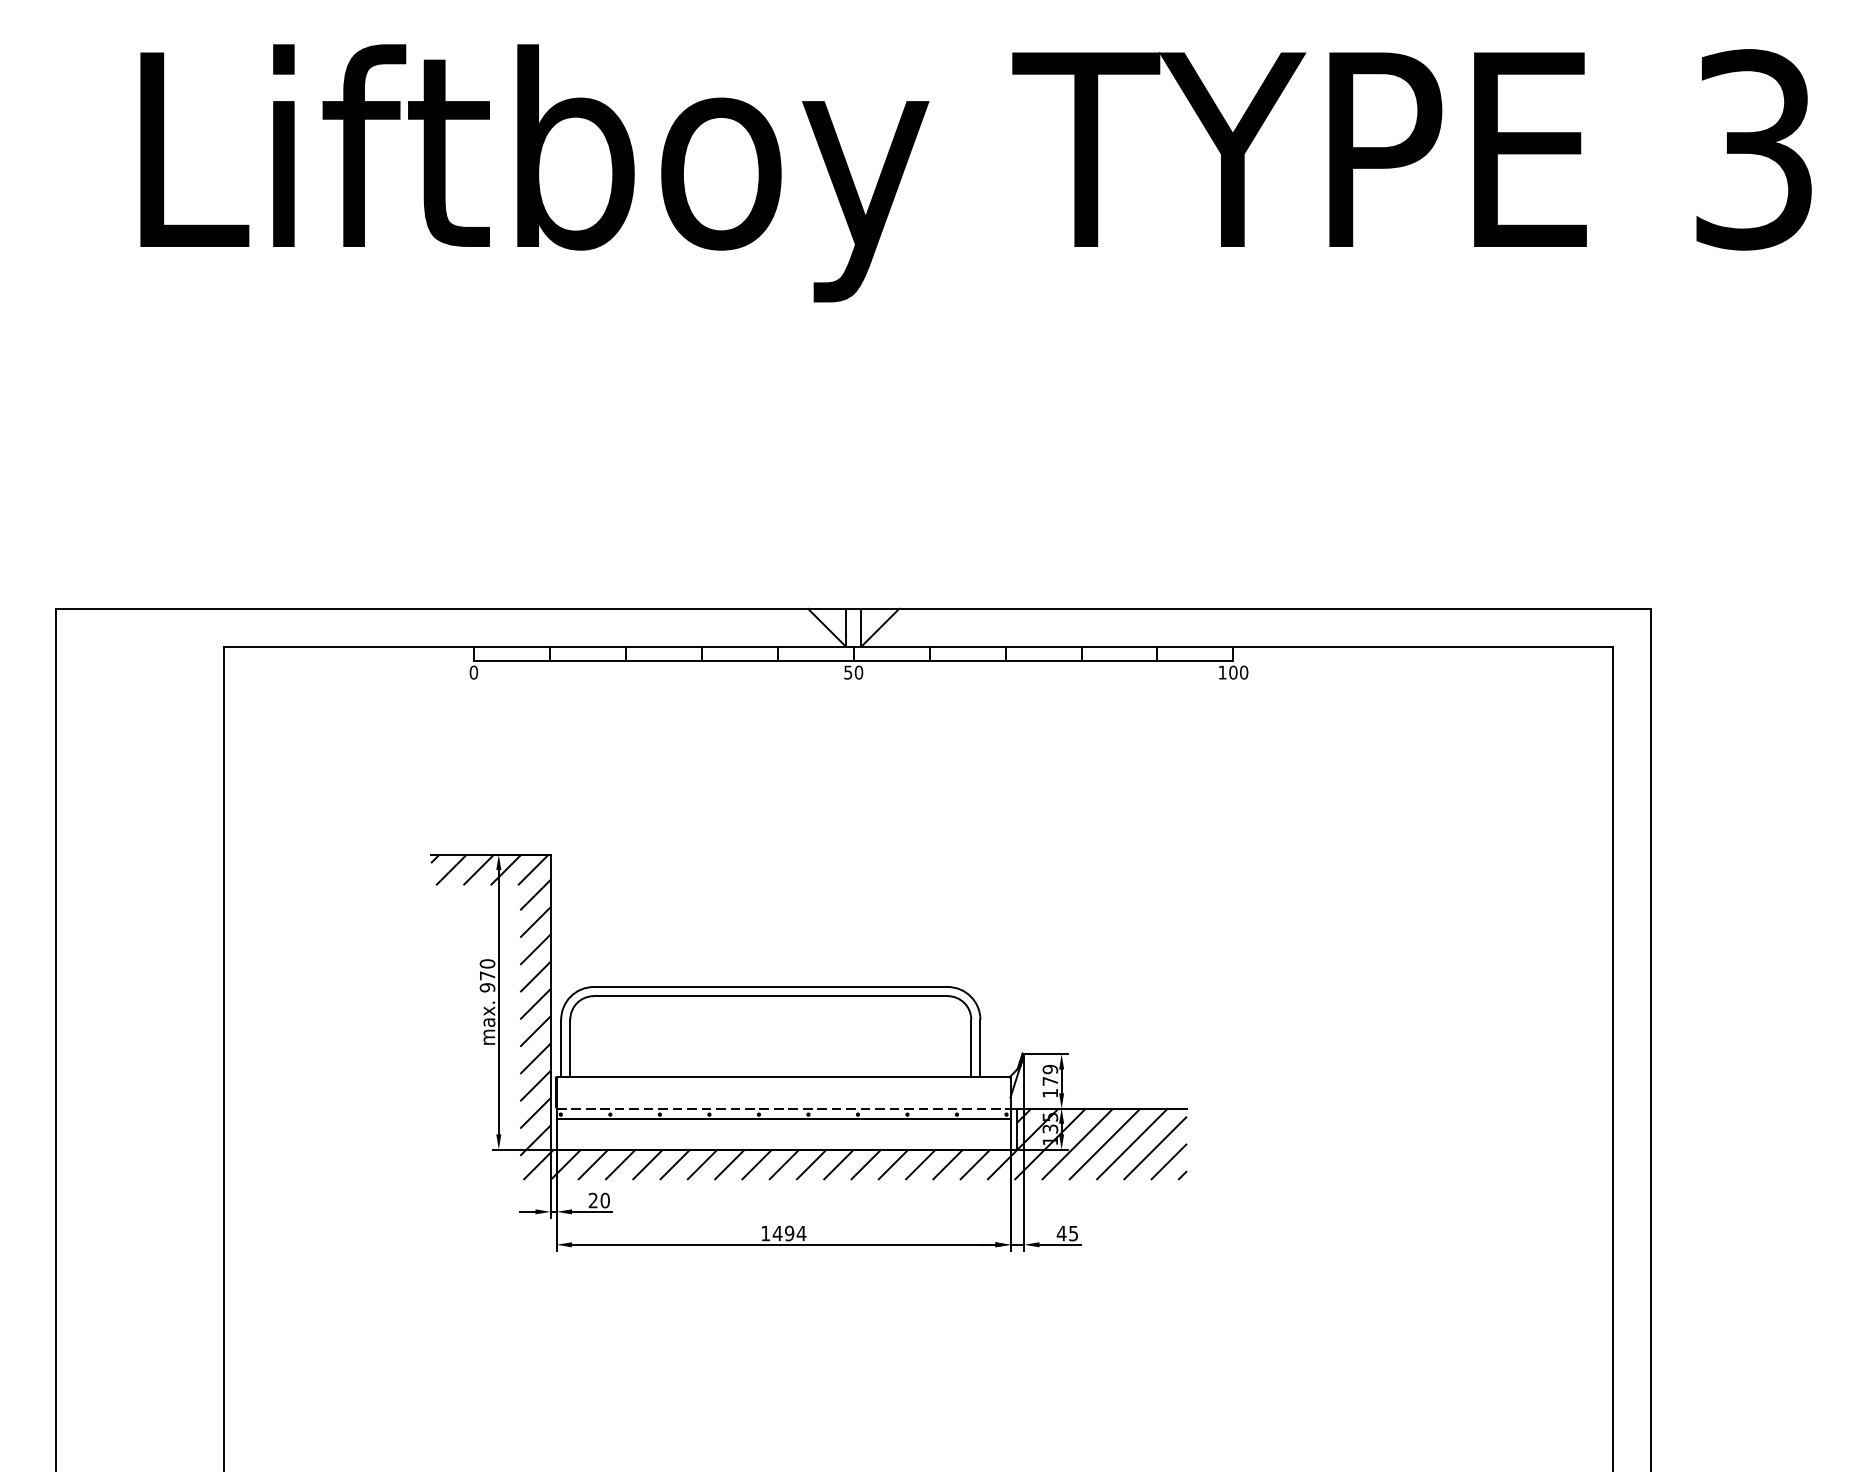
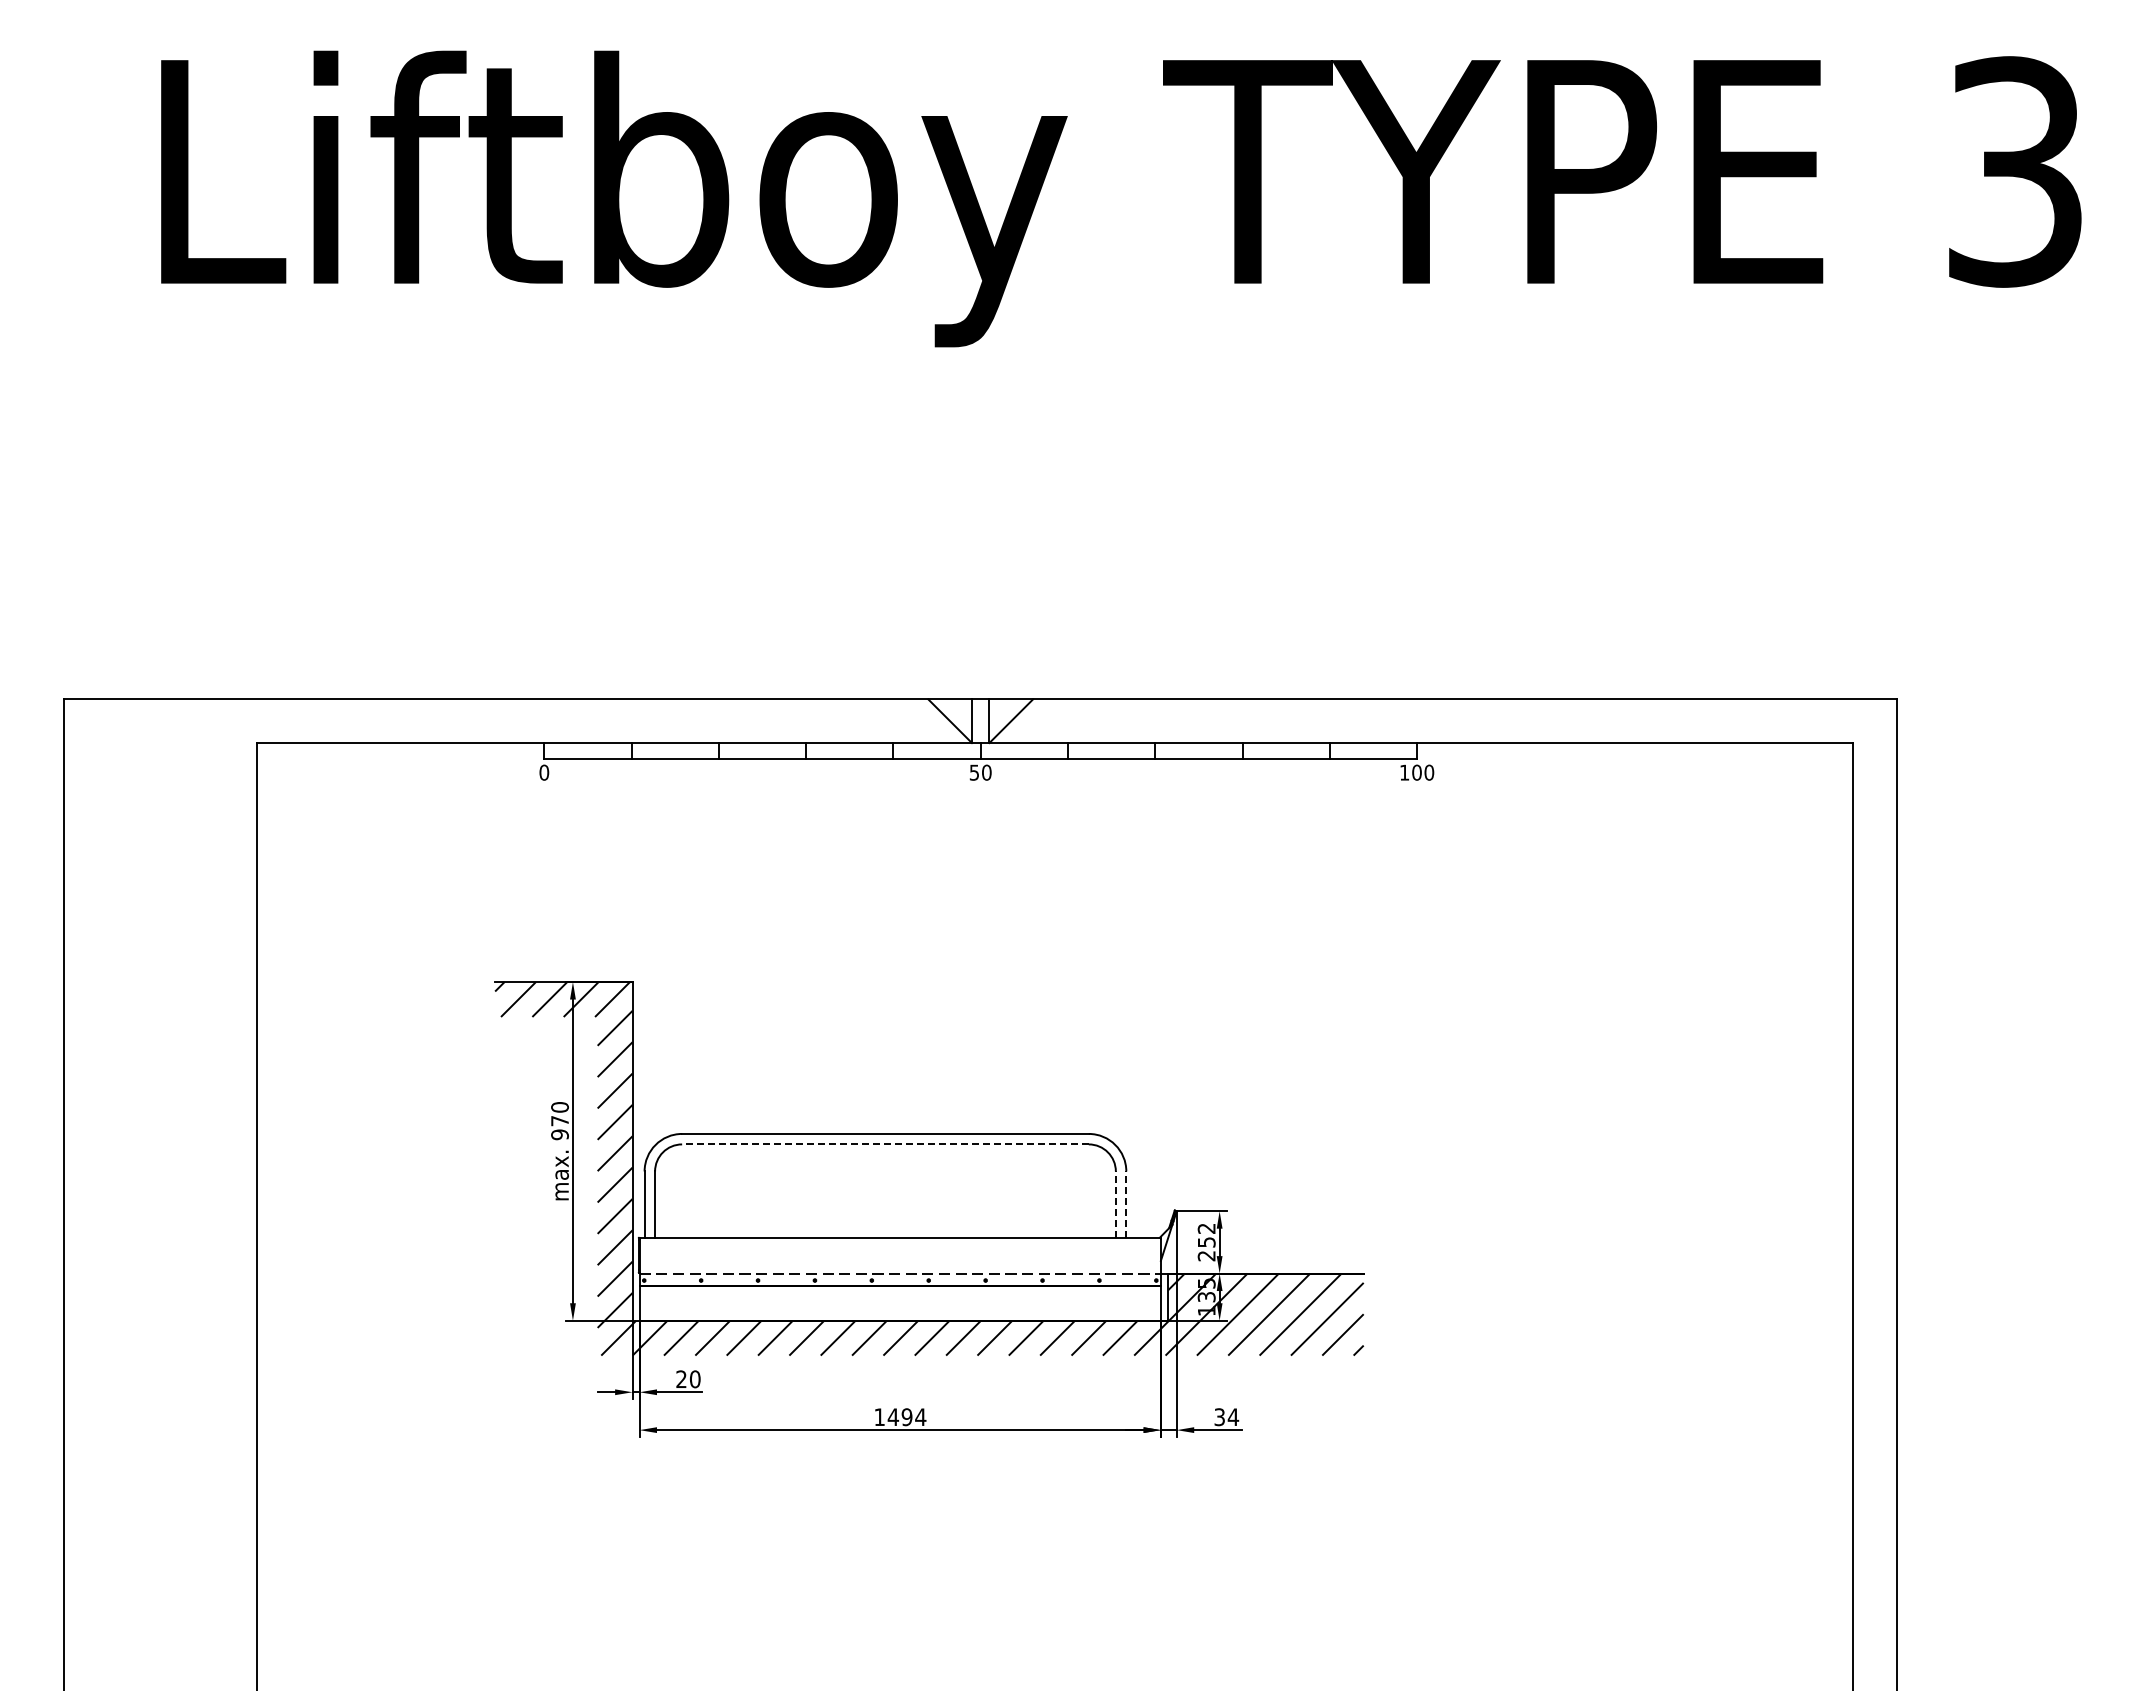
line: (769, 996) -> (884, 1144), solid -> dashed
line: (970, 1048) -> (1115, 1204), solid -> dashed
line: (980, 1048) -> (1126, 1204), solid -> dashed
text: (1050, 1081) -> (1206, 1242), 179 -> 252
text: (1067, 1233) -> (1226, 1417), 45 -> 34

